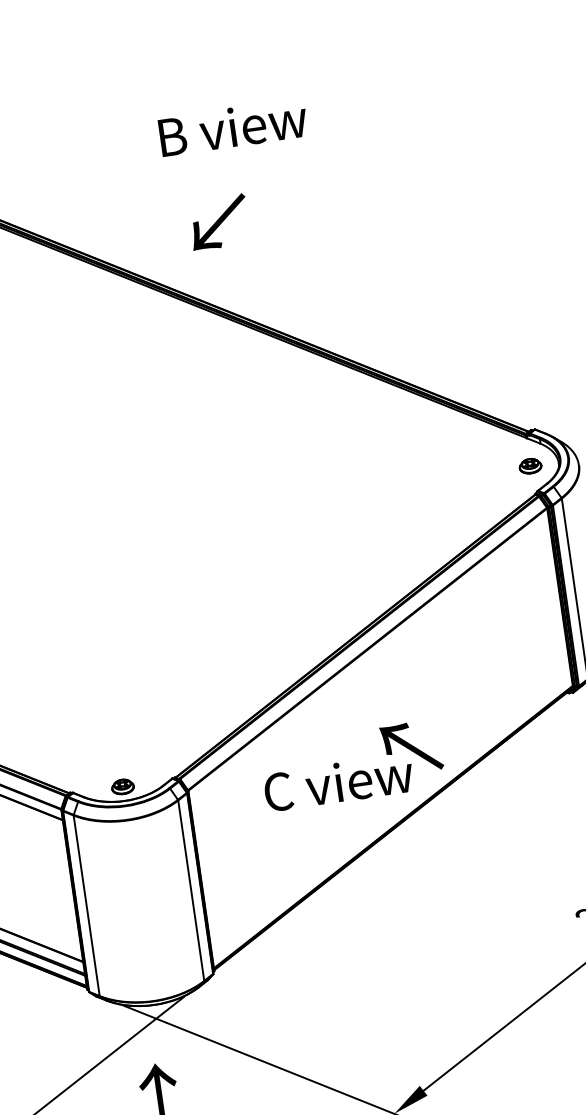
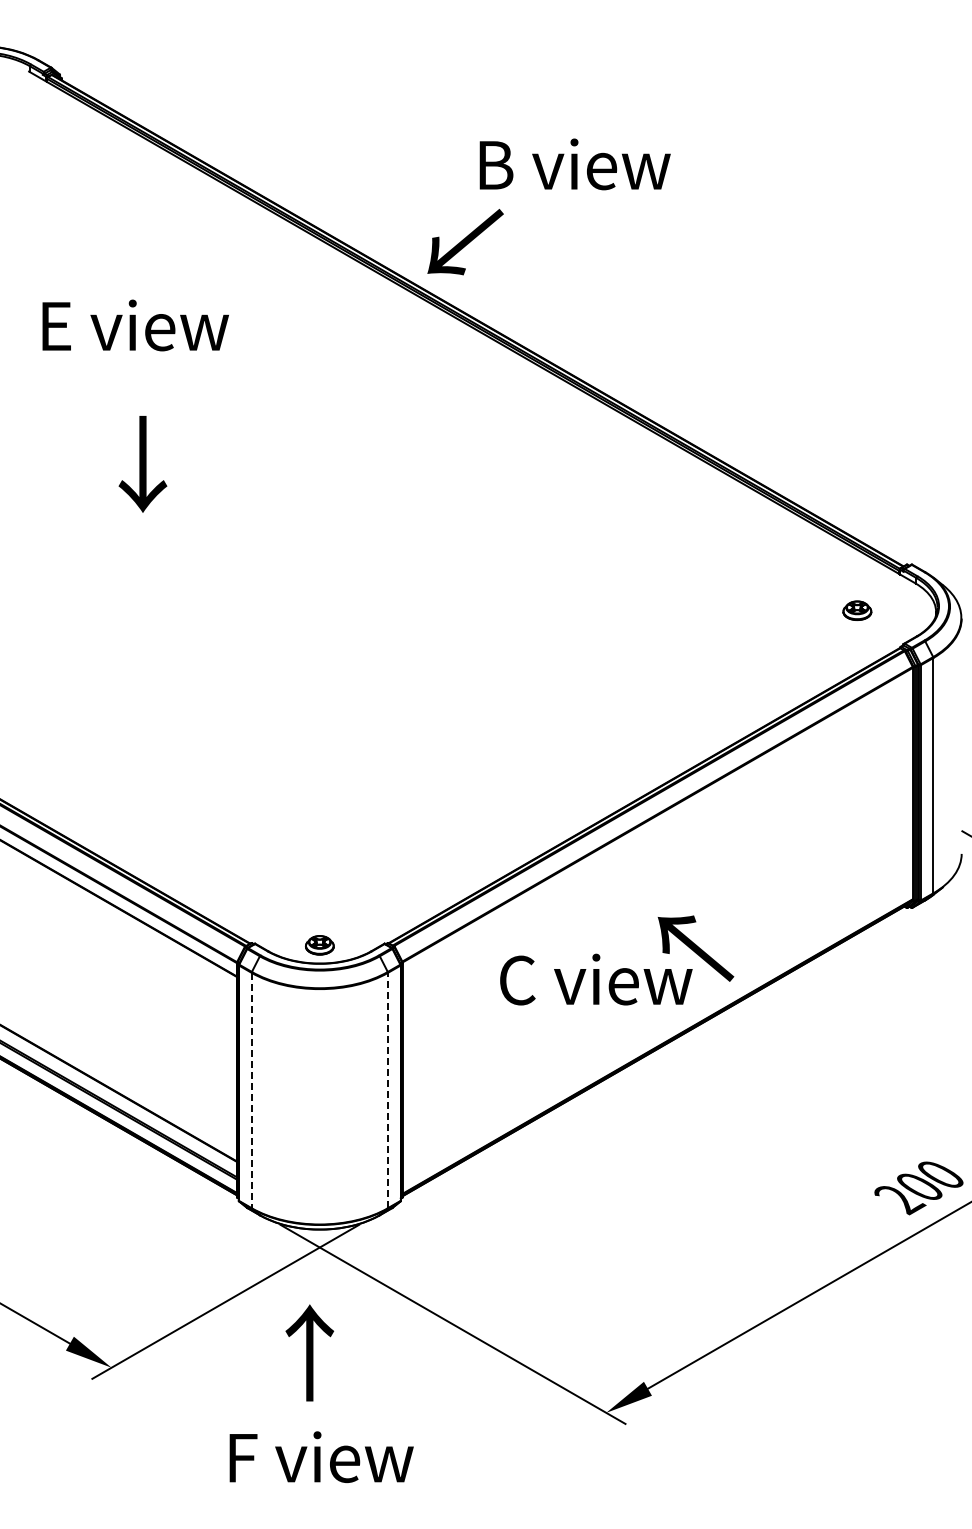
text: (232, 127) -> (574, 164), moved
text: (219, 222) -> (465, 242), moved
part: (530, 465) -> (857, 610), moved
line: (191, 890) -> (388, 1090), solid -> dashed
line: (86, 905) -> (251, 1090), solid -> dashed

